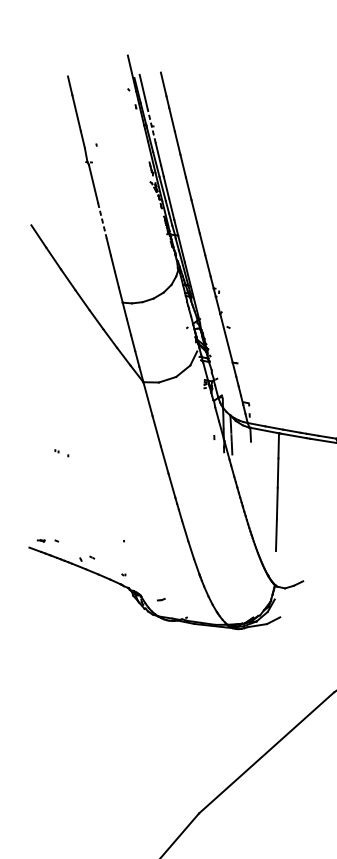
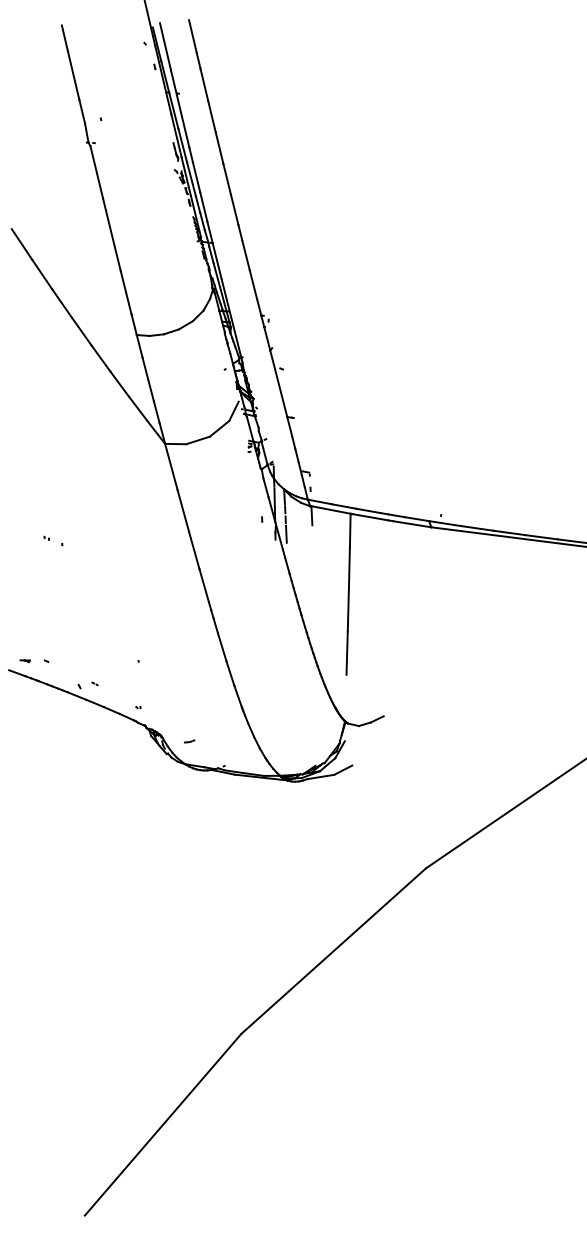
line: (151, 126) -> (176, 93), dashed -> solid
line: (102, 221) -> (109, 223), dashed -> solid

